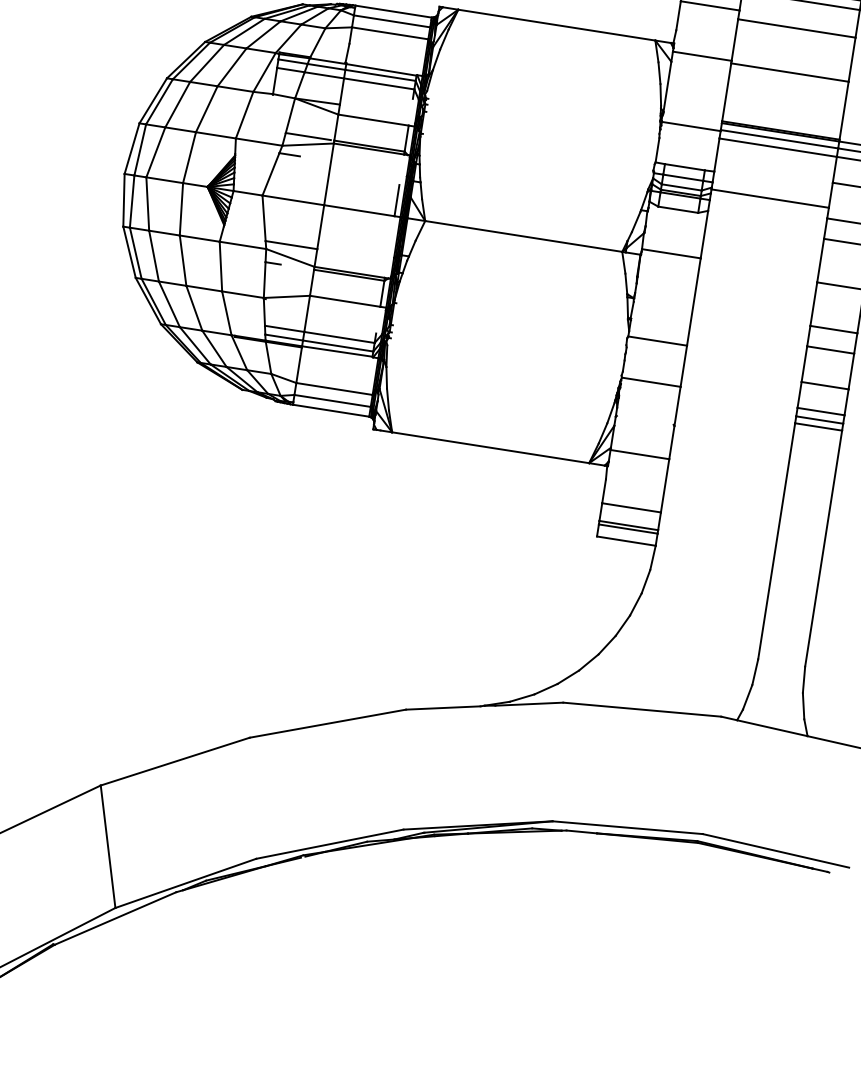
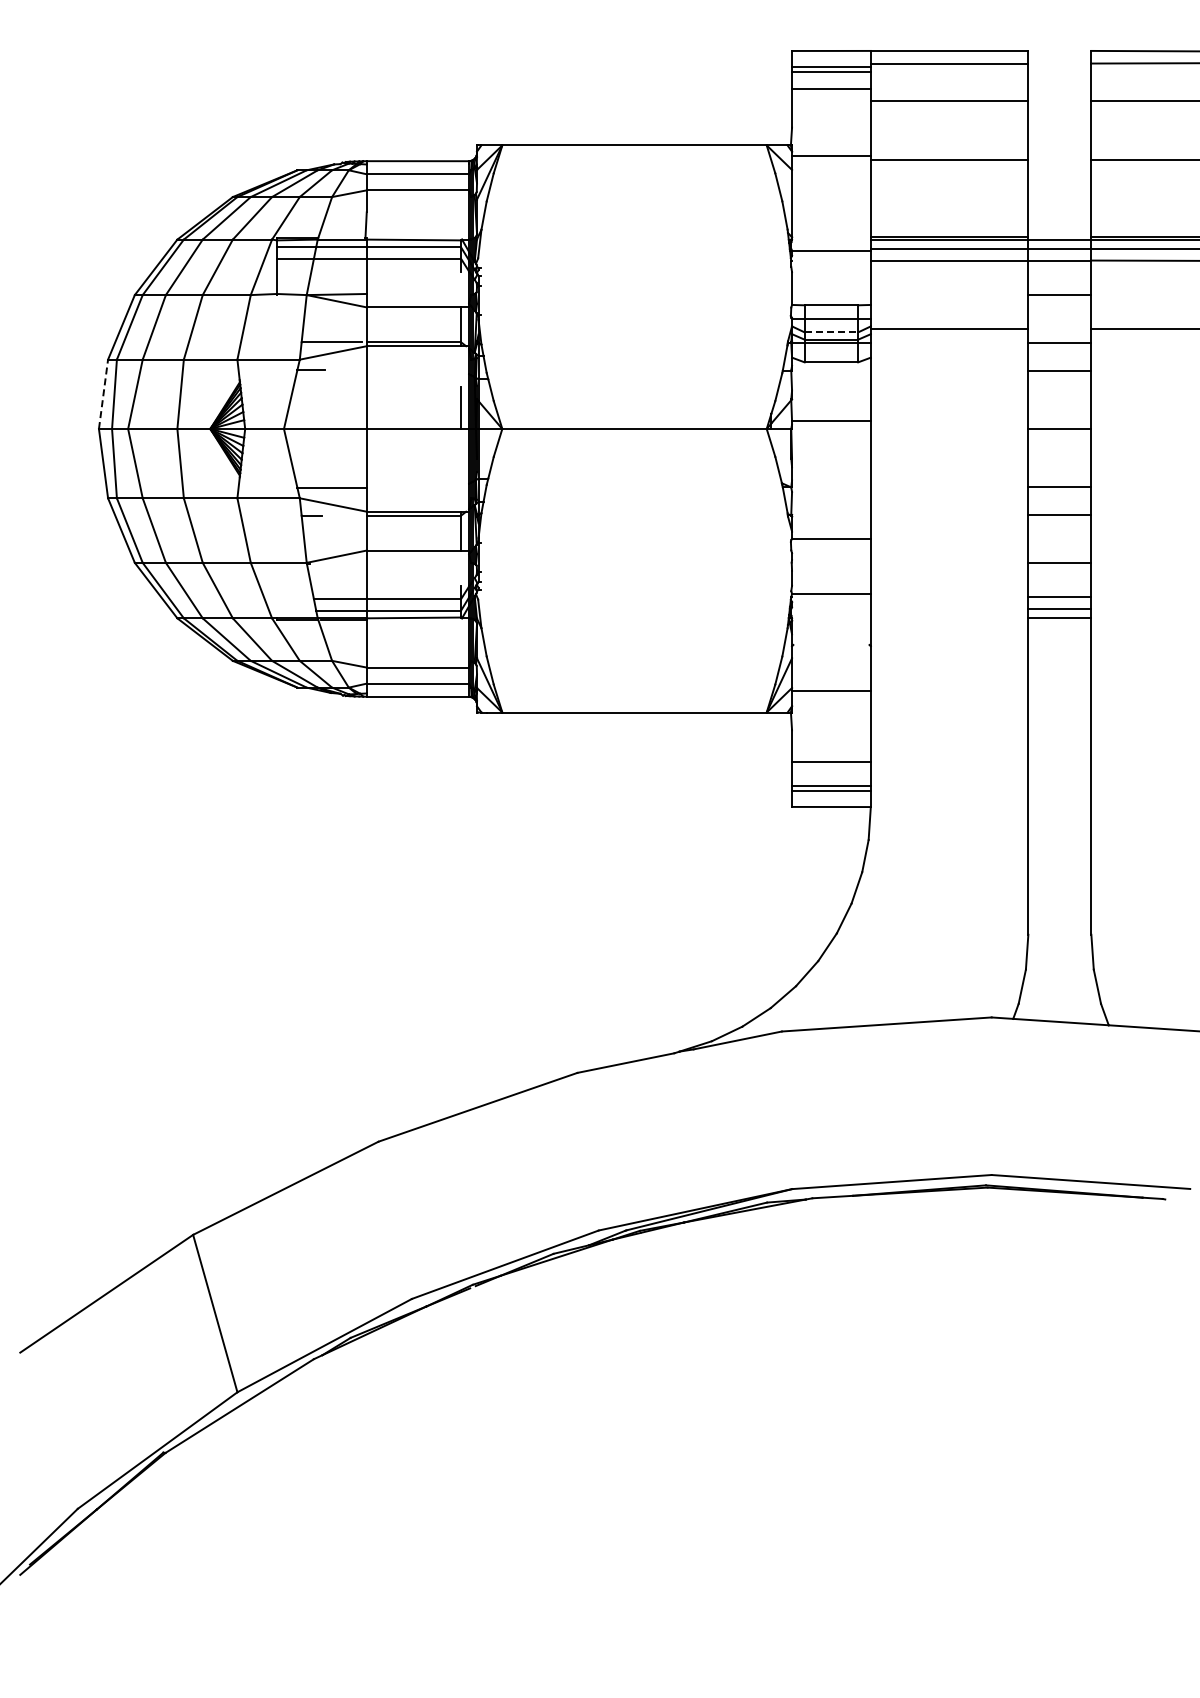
line: (132, 148) -> (103, 394), solid -> dashed
line: (681, 187) -> (831, 332), solid -> dashed

